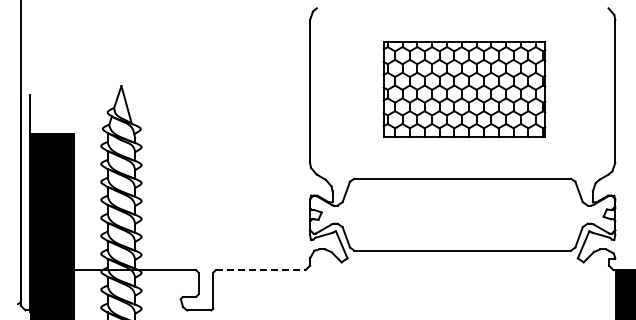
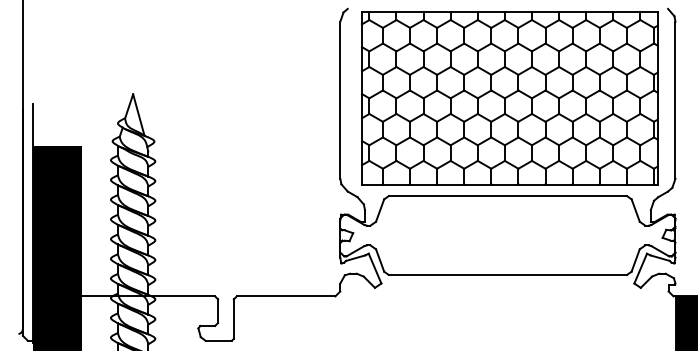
part: (464, 89) -> (509, 98), size x1.67
line: (260, 270) -> (285, 296), dashed -> solid

